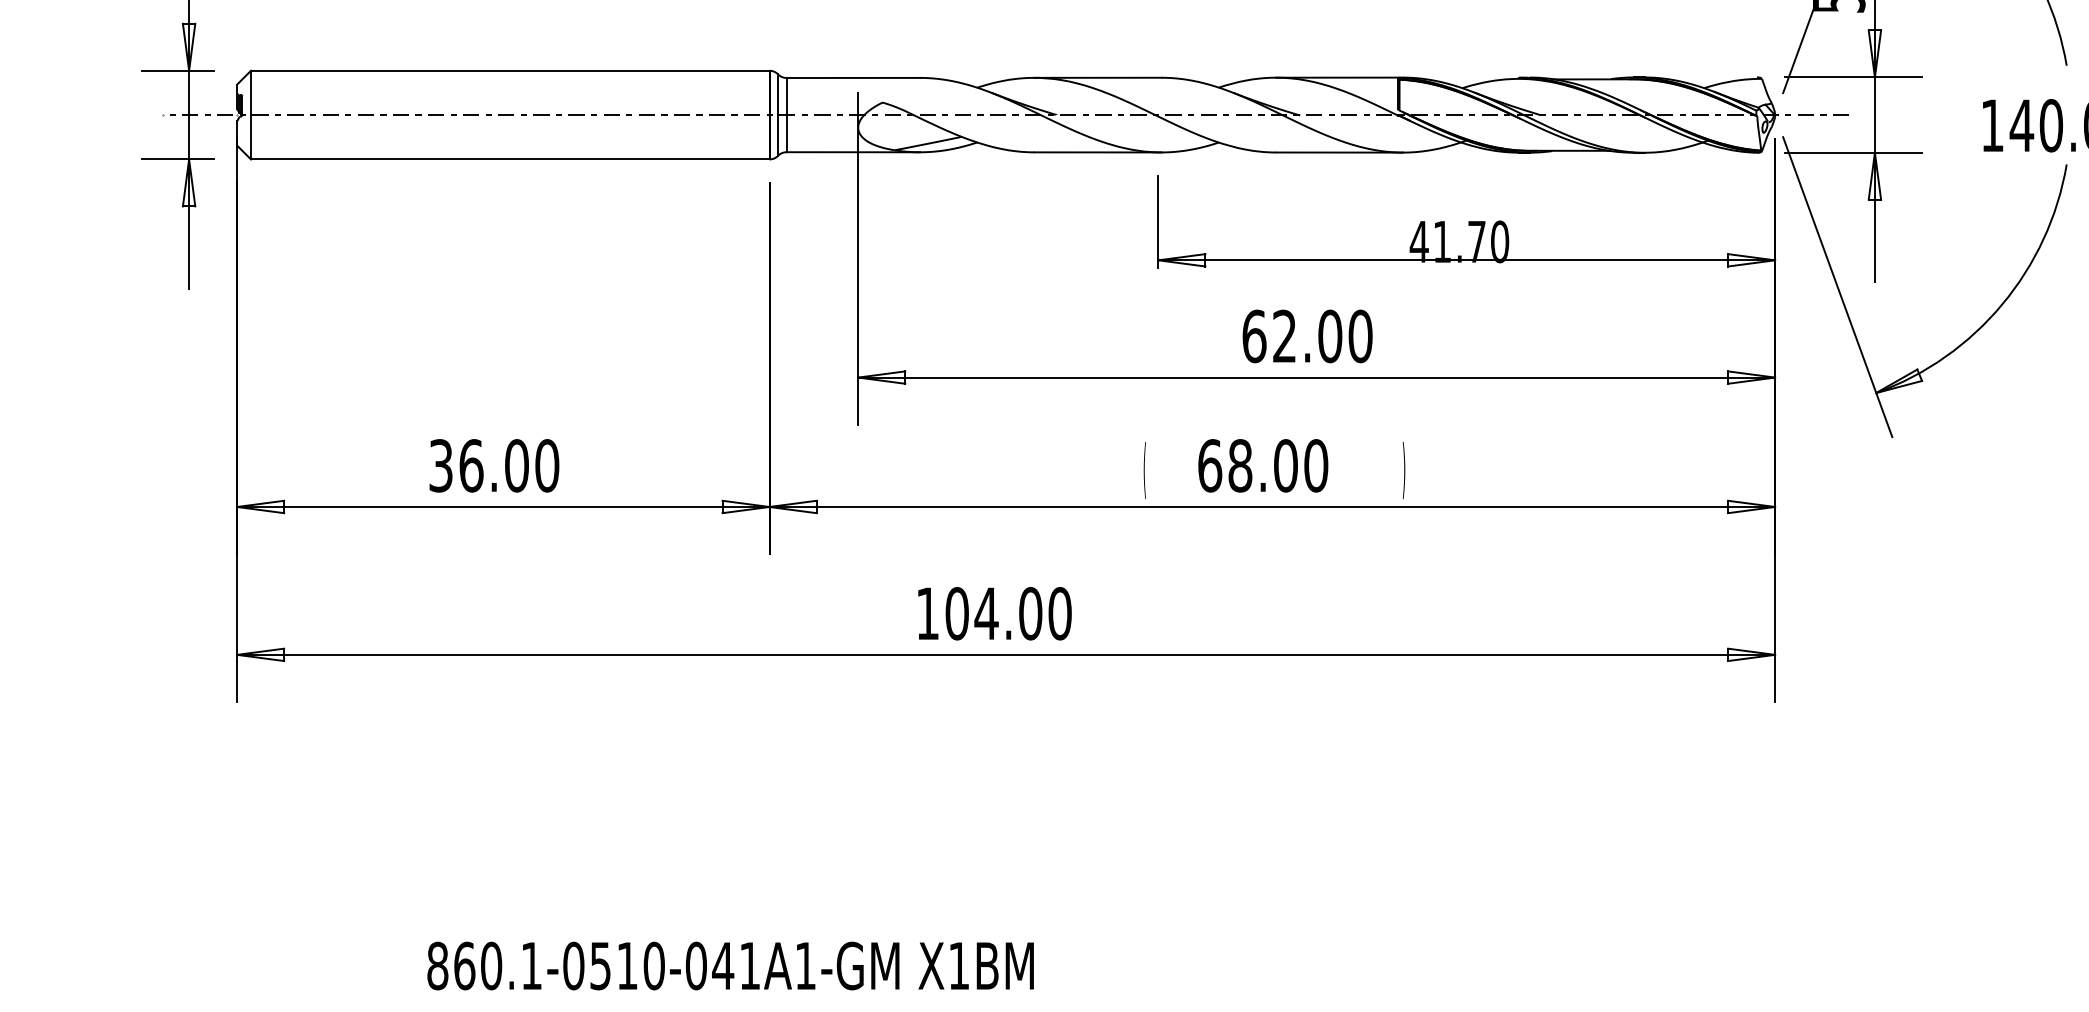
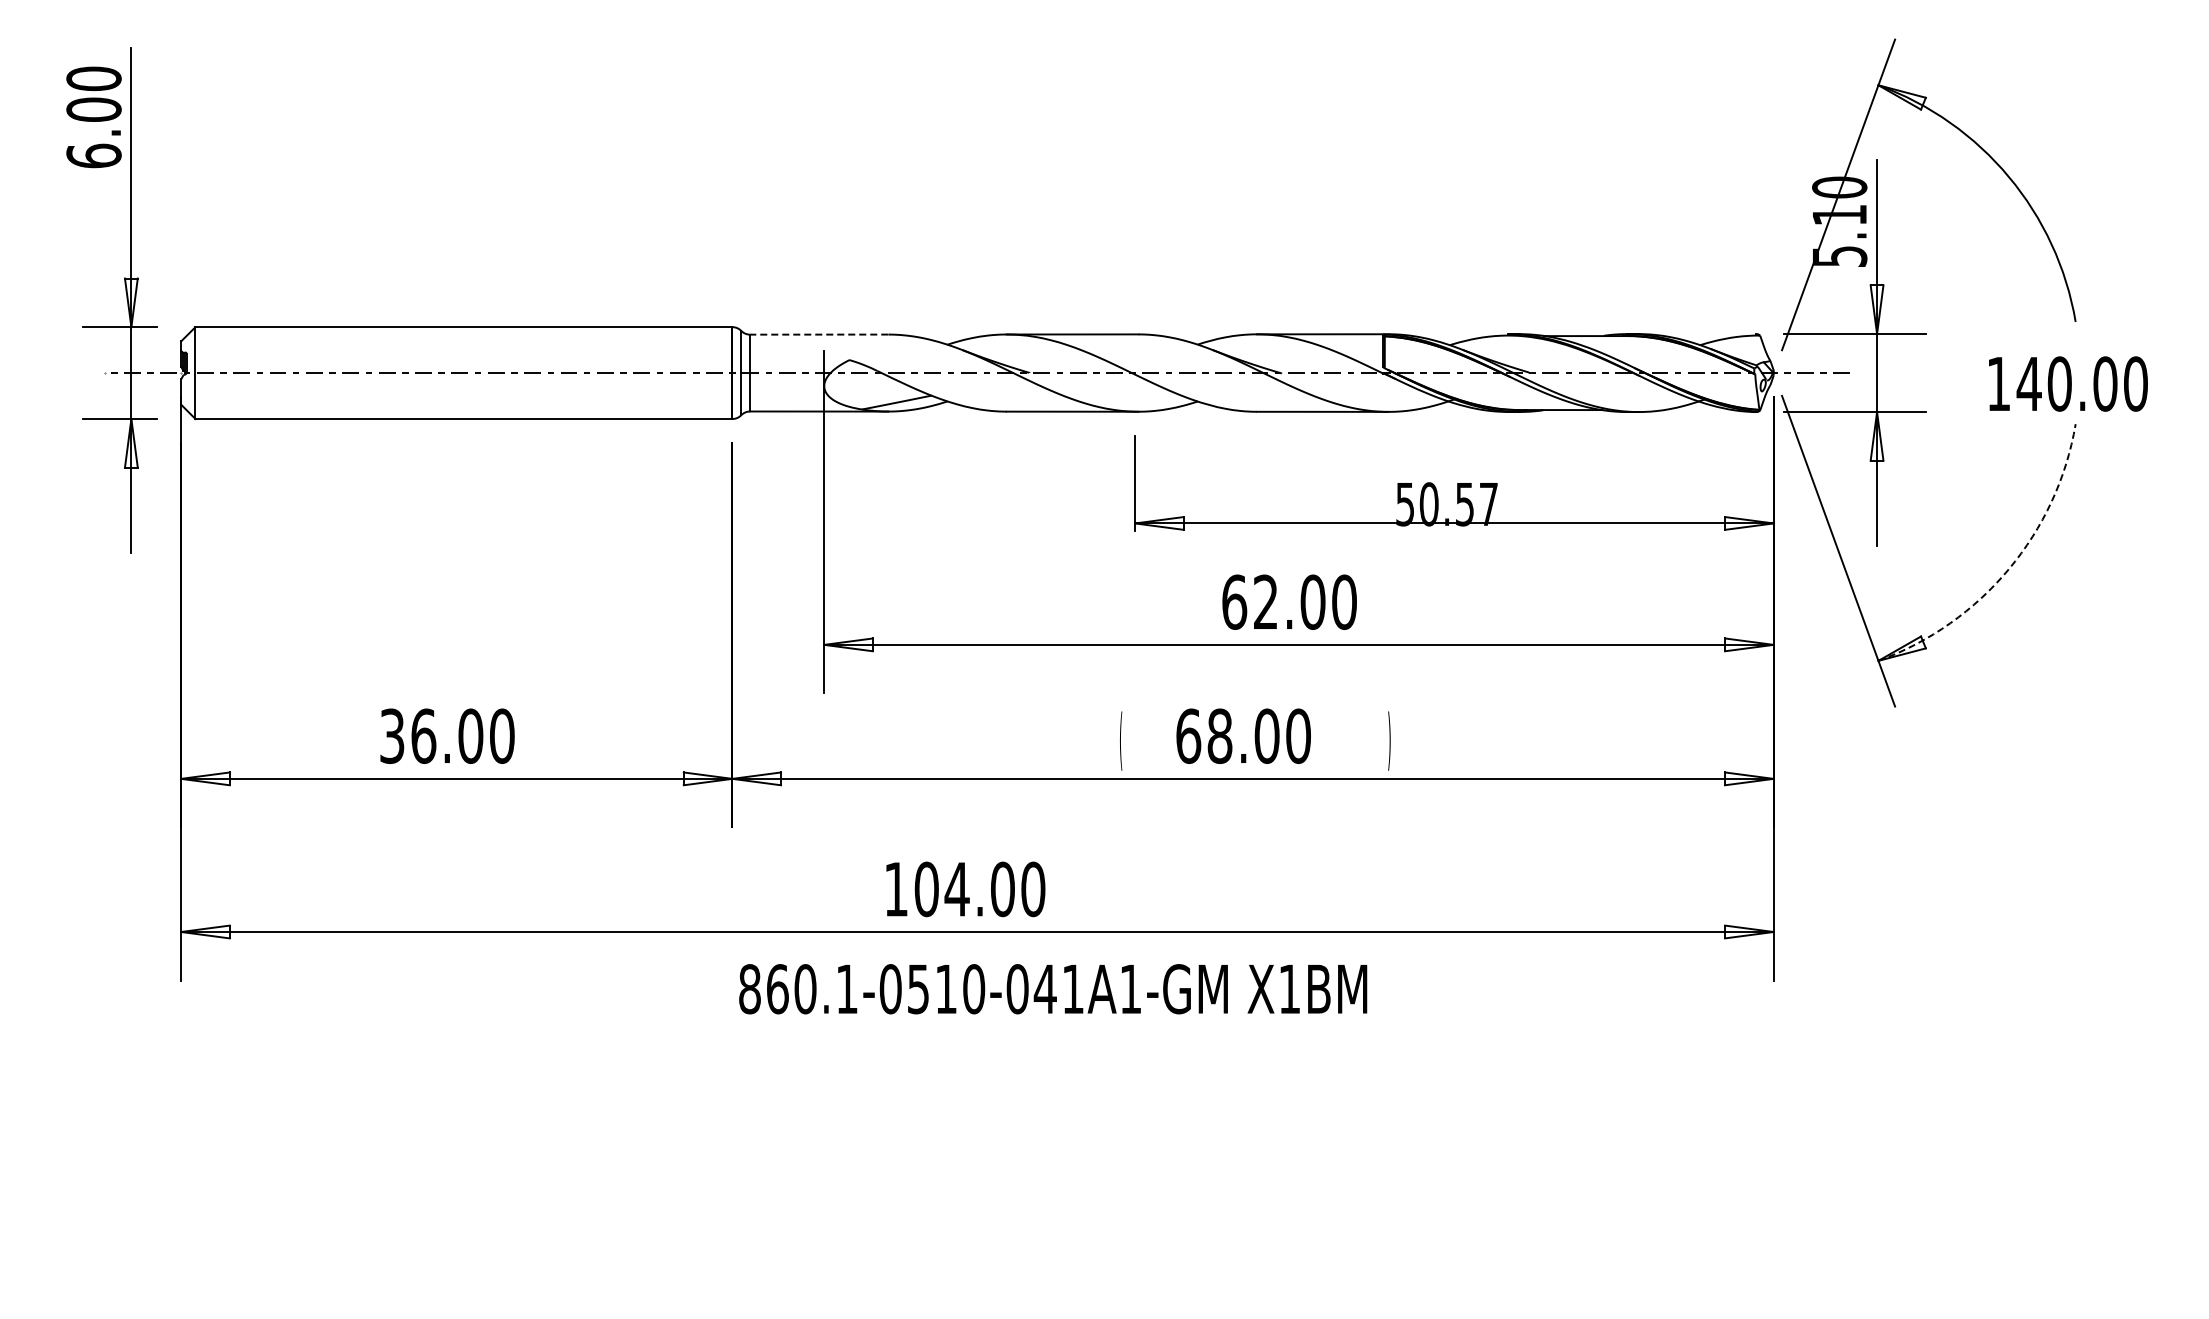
line: (852, 77) -> (818, 334), solid -> dashed
text: (1459, 242) -> (1446, 504), 41.70 -> 50.57
arc: (2001, 304) -> (2008, 569), solid -> dashed
text: (730, 966) -> (1053, 989), moved

